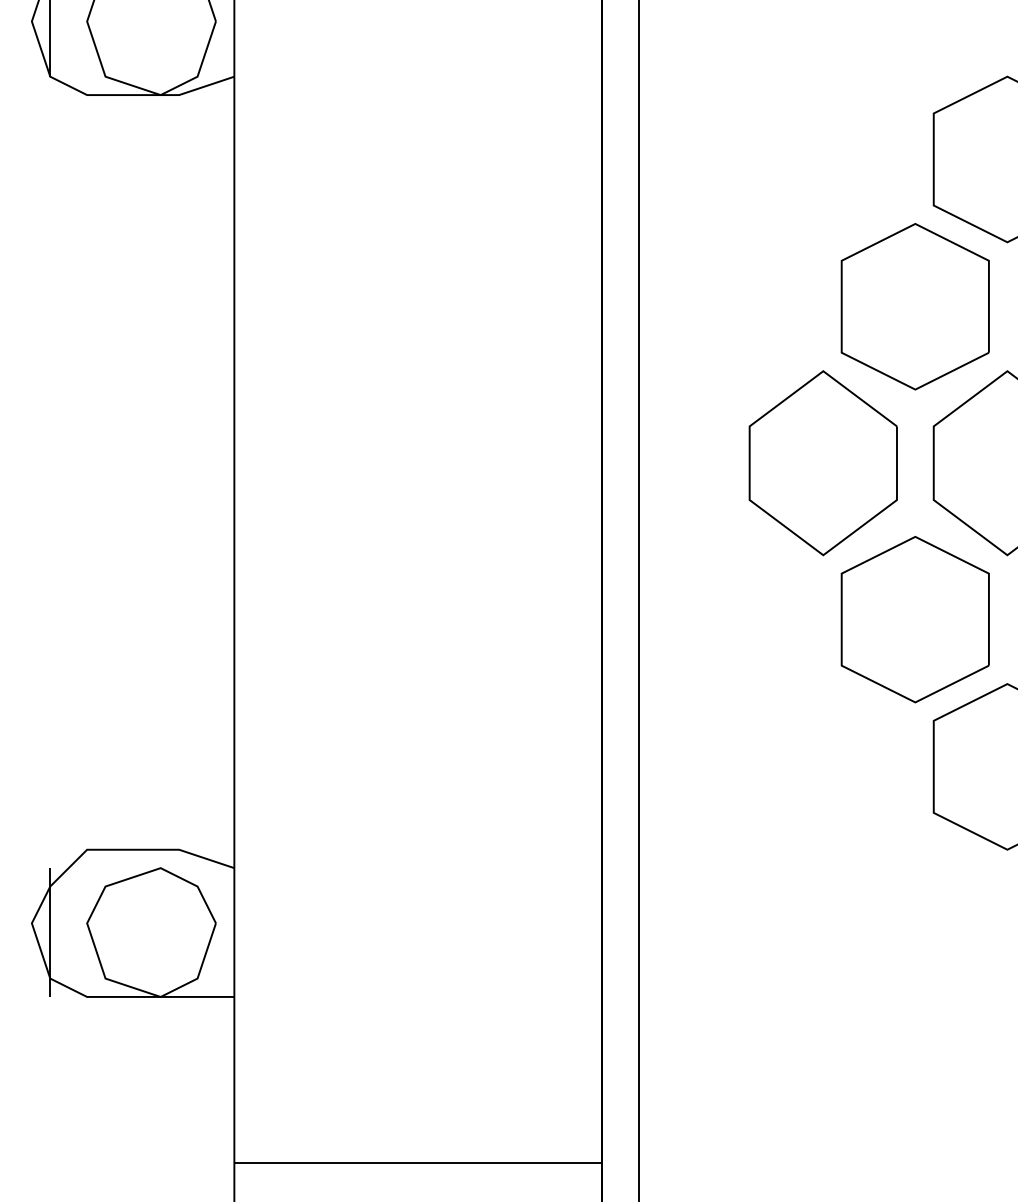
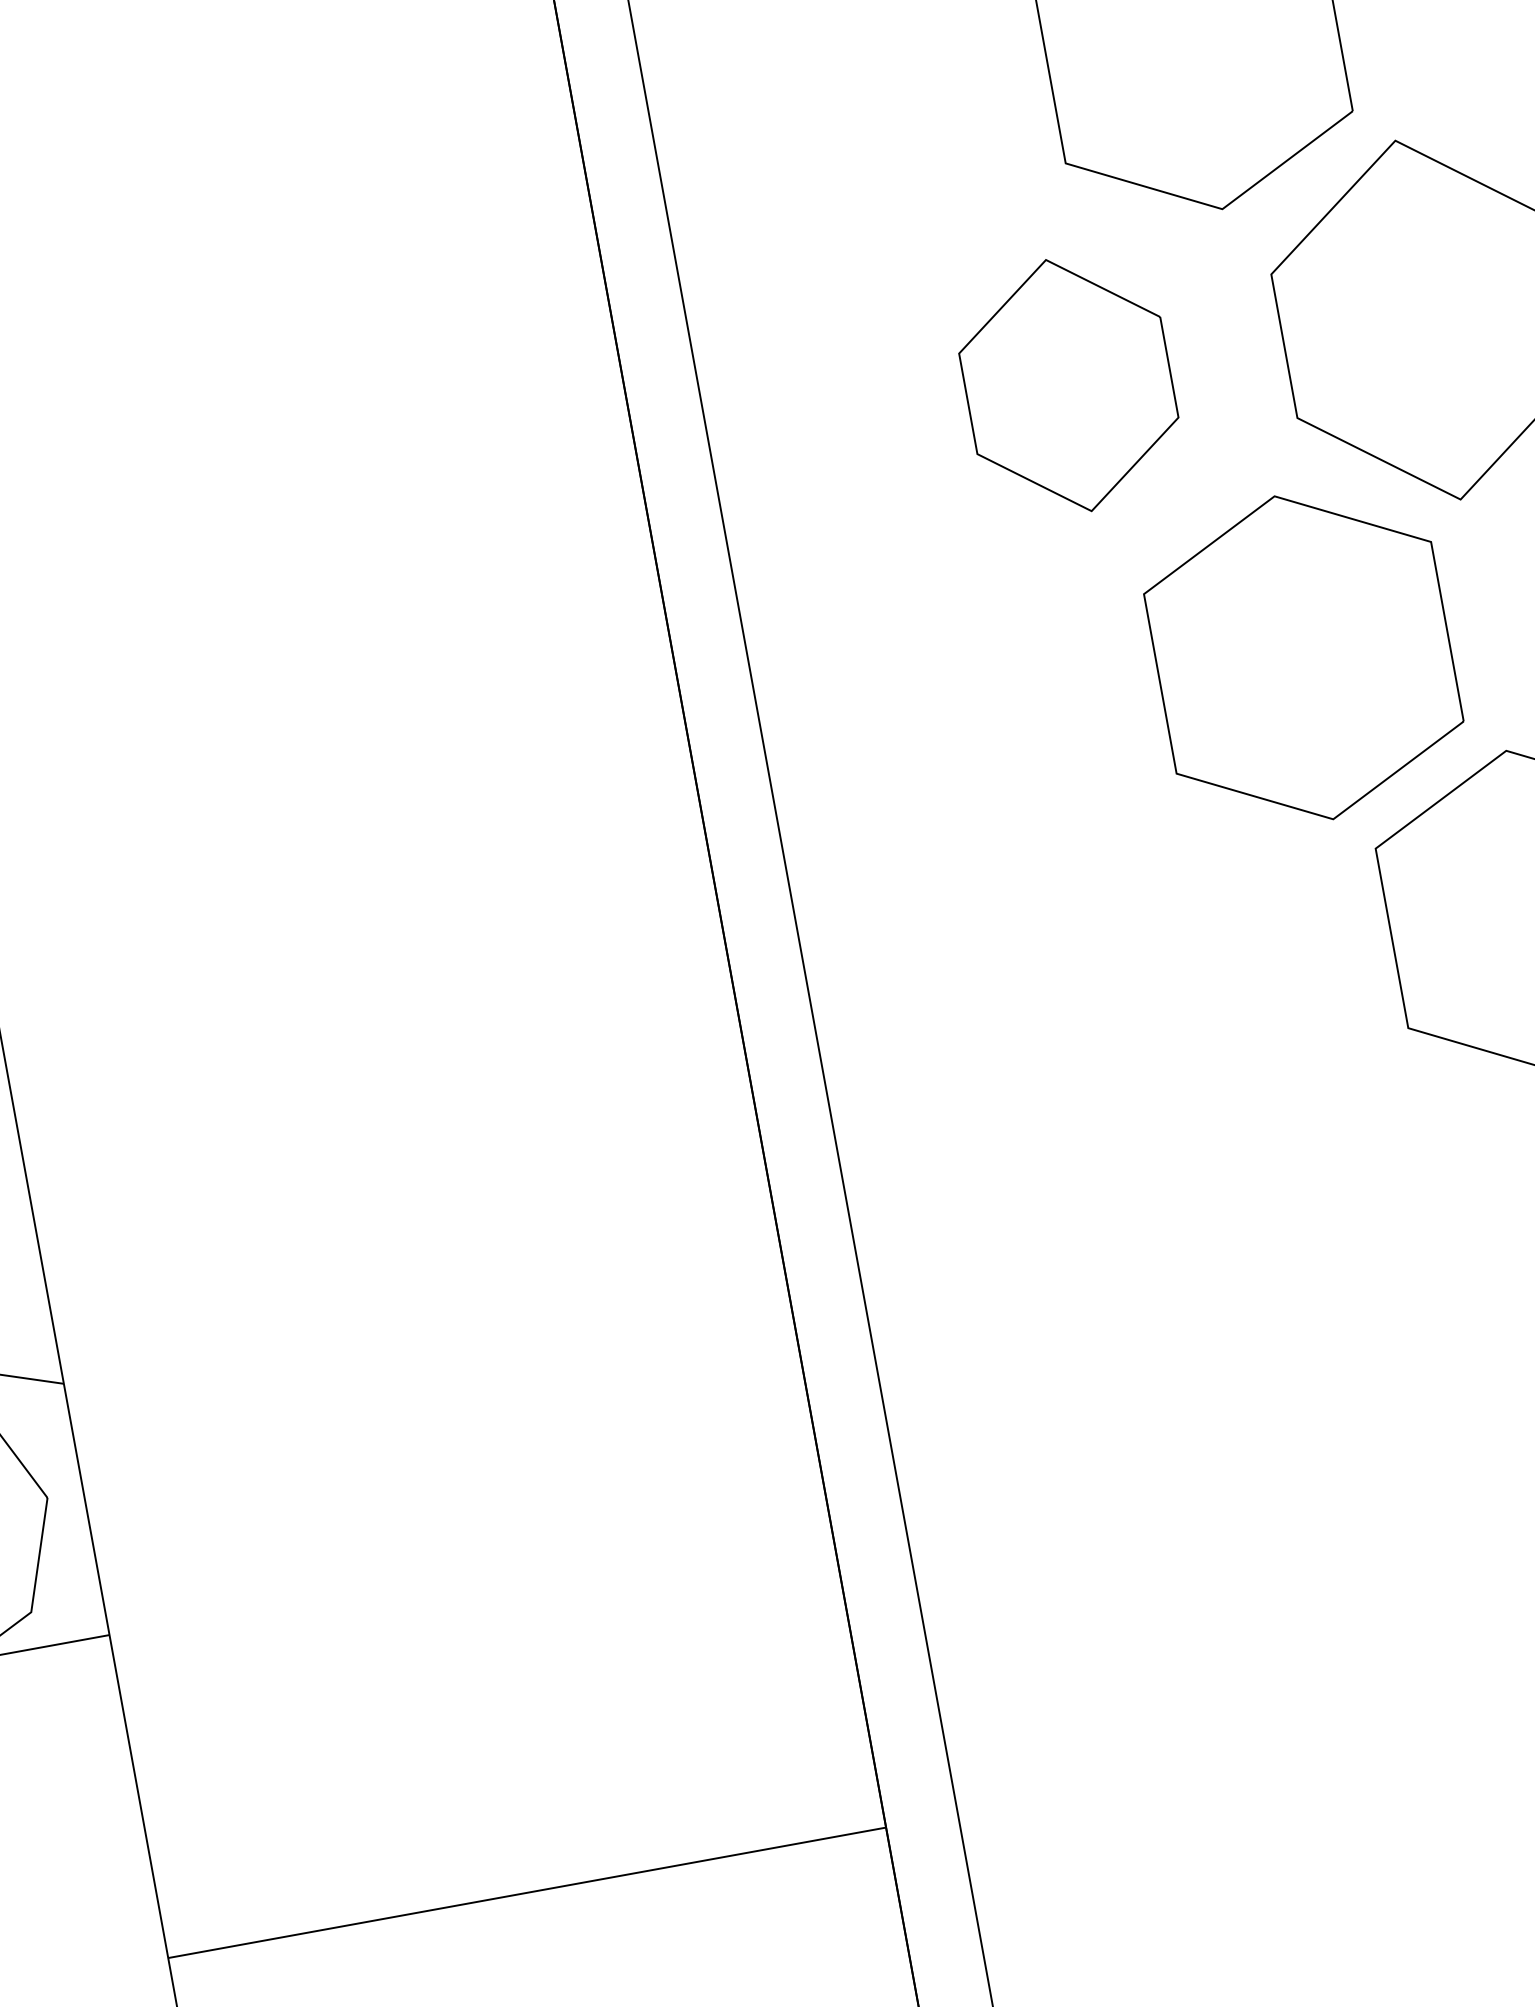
part: (822, 463) -> (1067, 386), size x0.7

